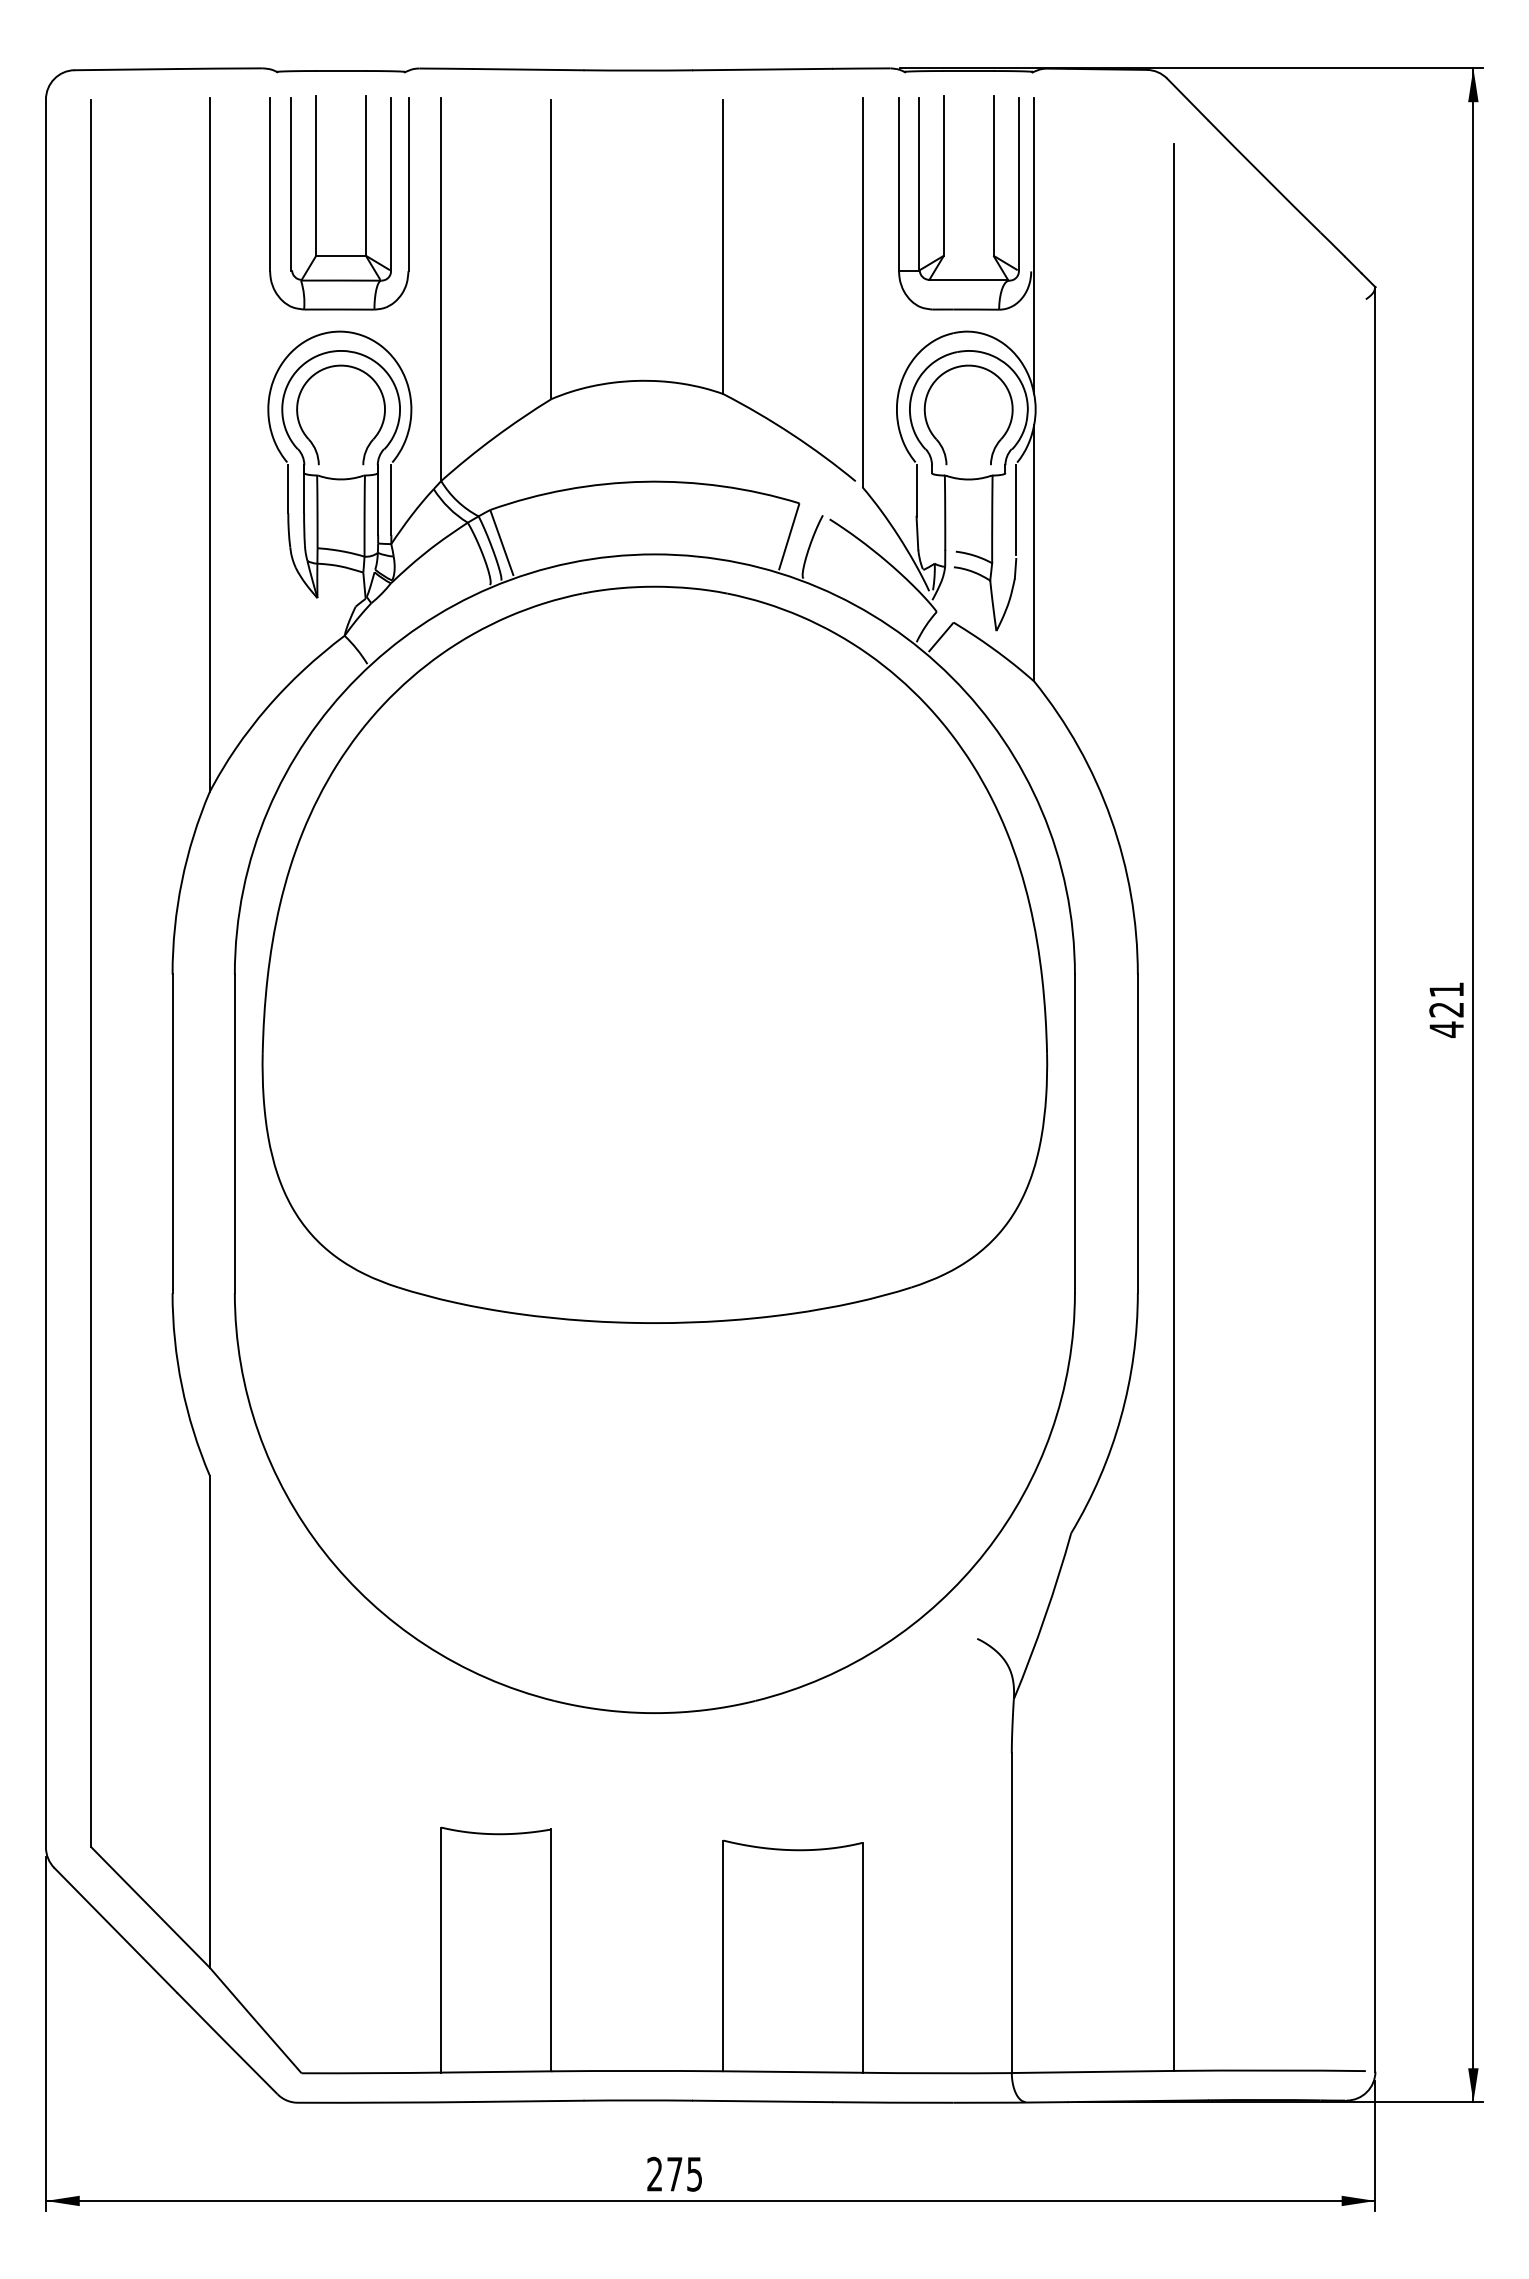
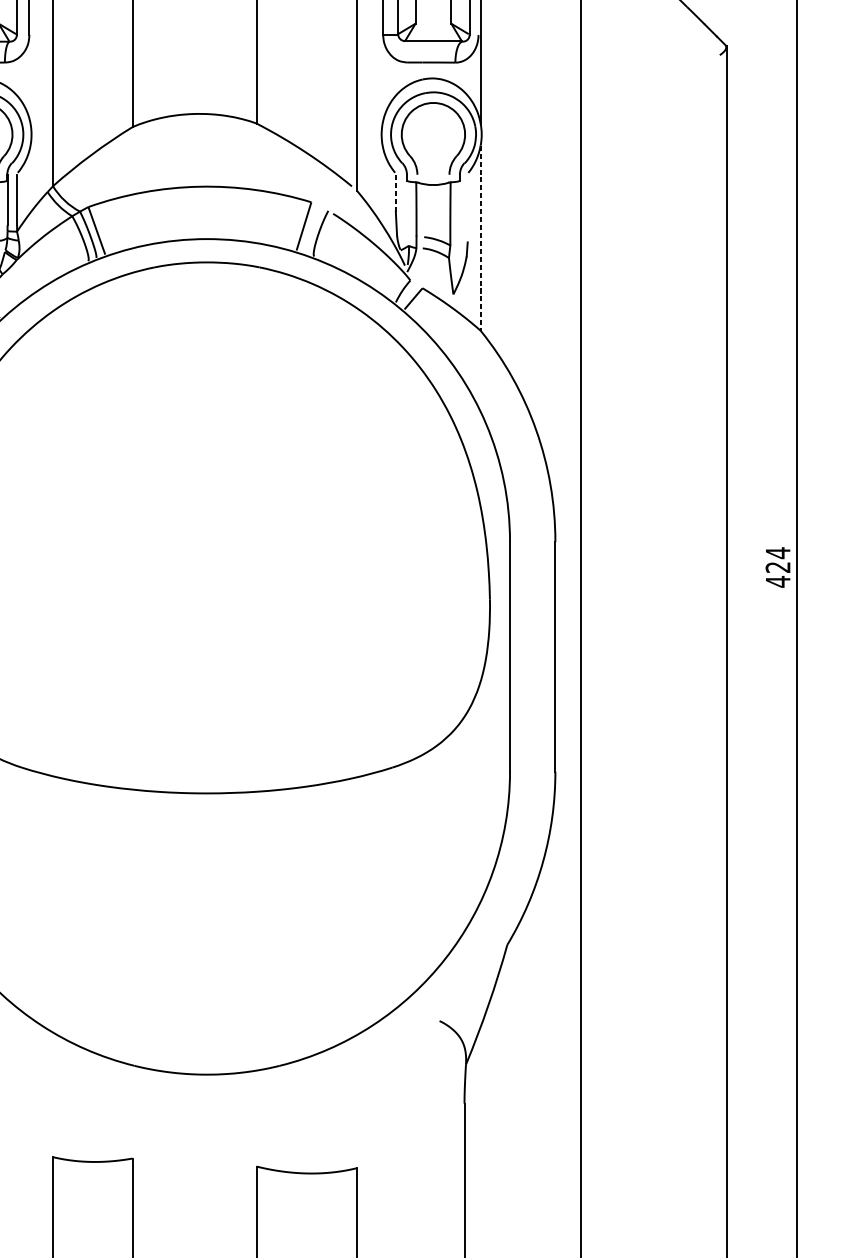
line: (916, 490) -> (395, 193), solid -> dashed
line: (1016, 509) -> (467, 206), removed
line: (1034, 553) -> (480, 238), solid -> dashed
text: (1446, 989) -> (777, 552), 421 -> 424

